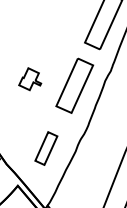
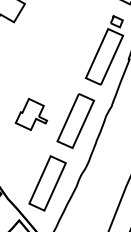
part: (30, 79) -> (31, 114), size x1.43
part: (46, 148) -> (47, 183), size x1.67

